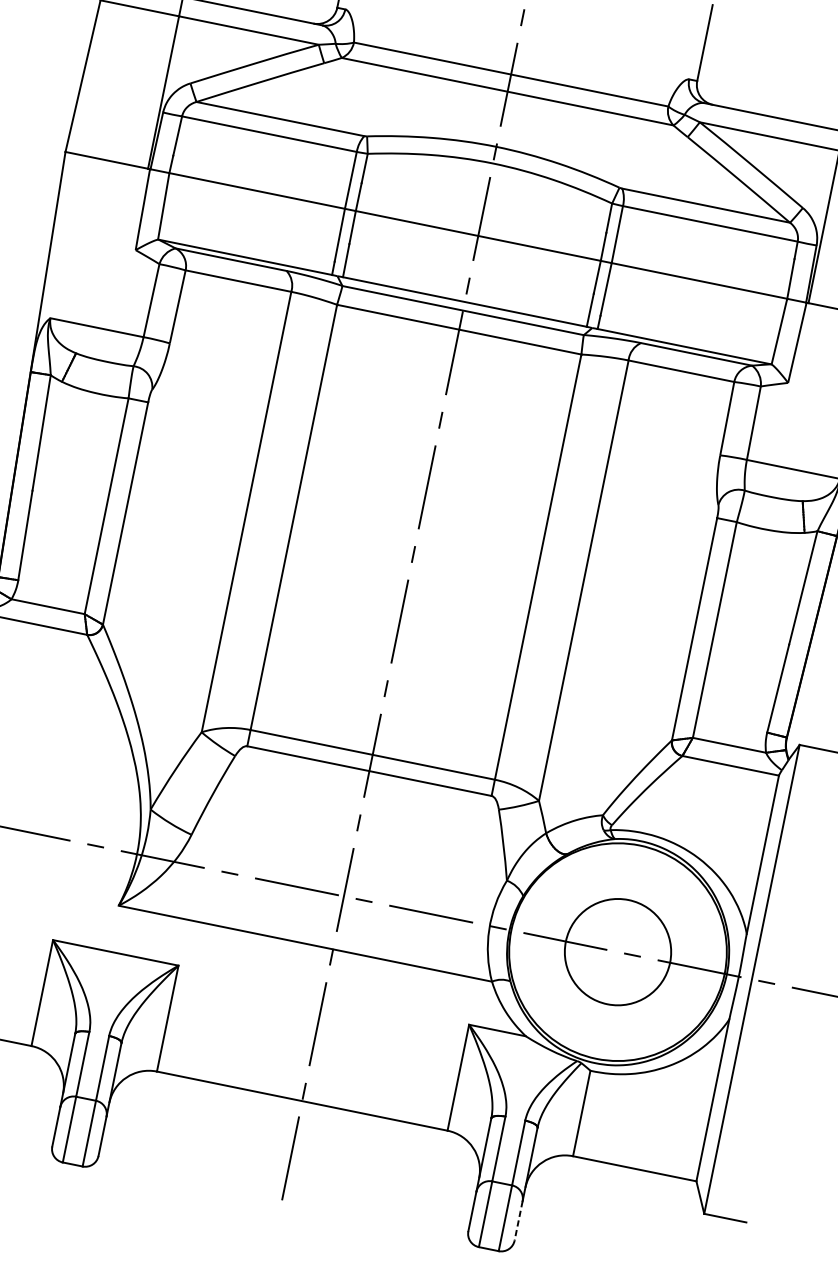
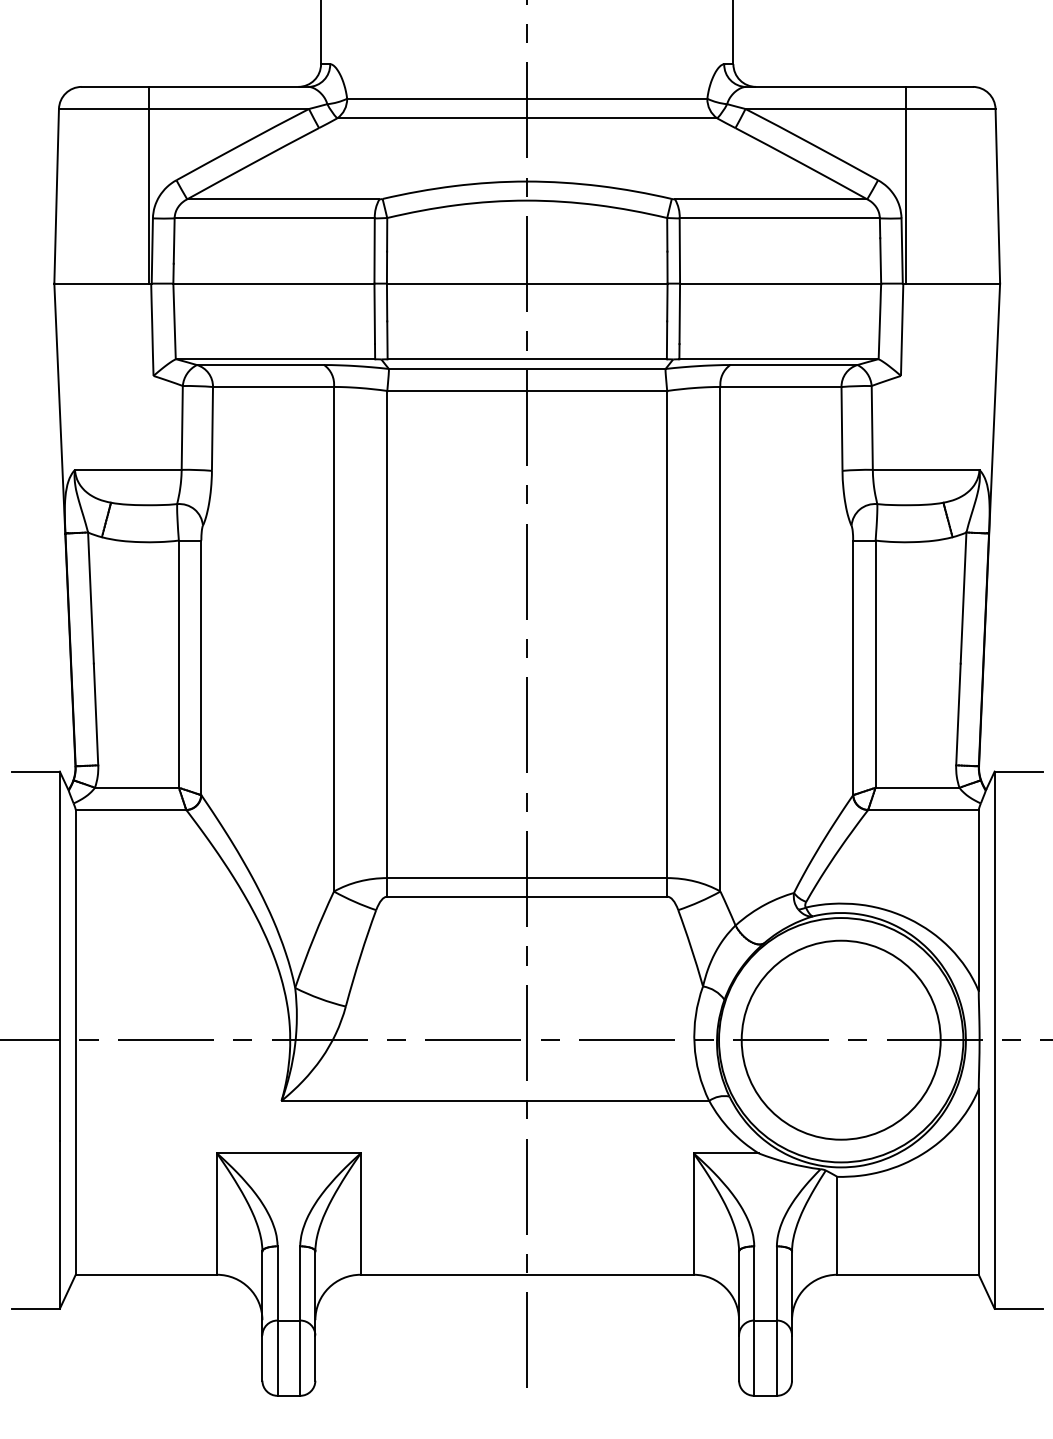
circle: (617, 951) -> (840, 1039), size x1.67
line: (518, 1221) -> (792, 1358), dashed -> solid

